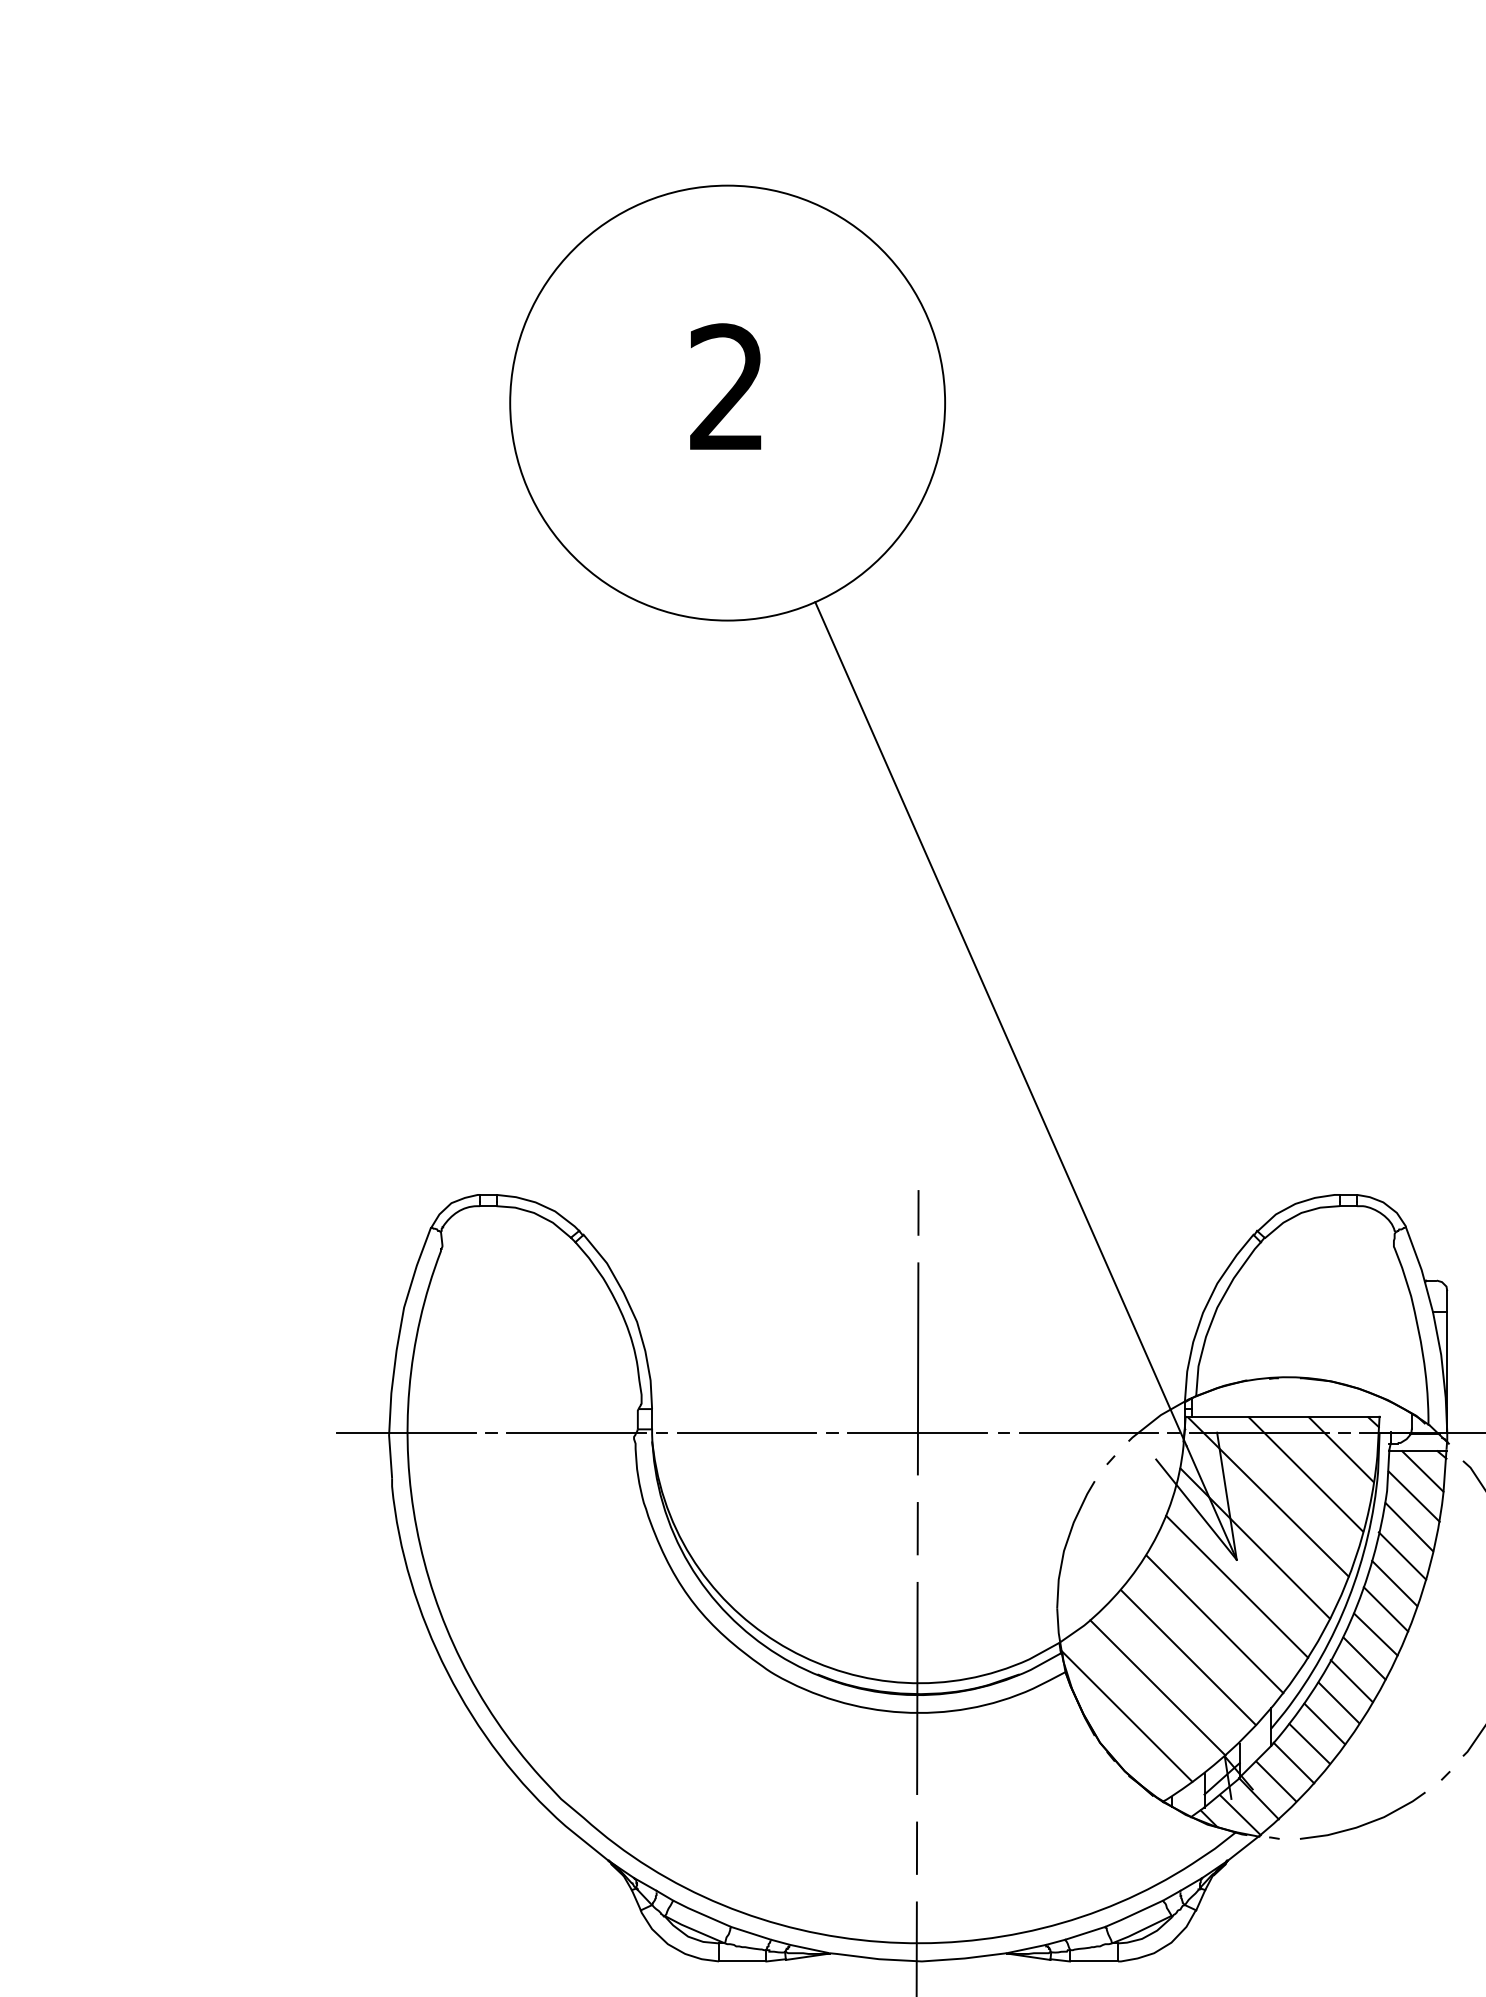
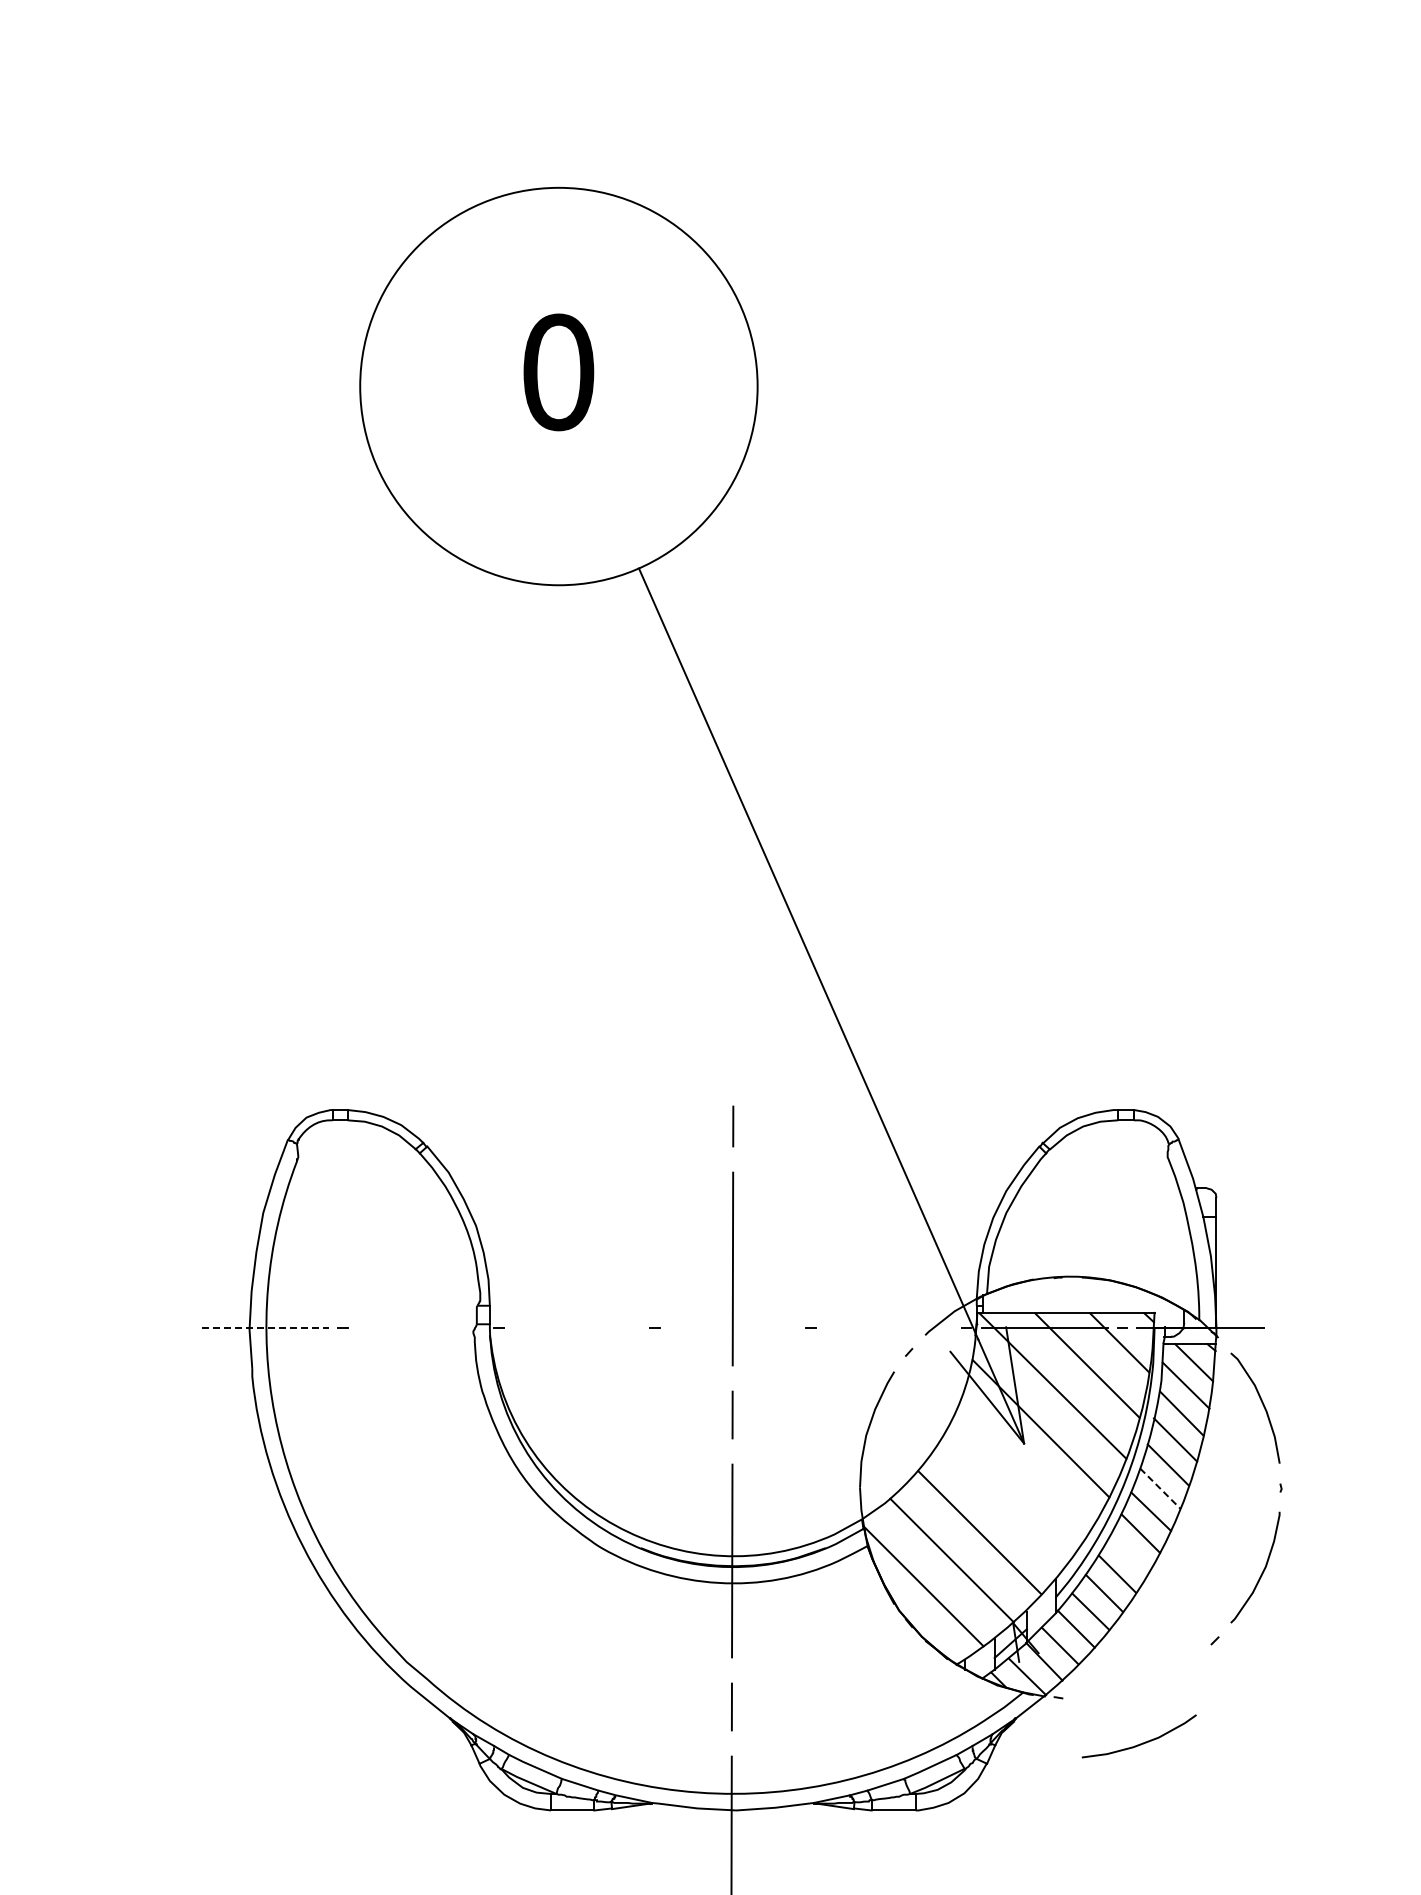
text: (727, 387) -> (558, 372), 2 -> 0
line: (406, 1432) -> (265, 1327), solid -> dashed
line: (576, 1432) -> (420, 1327), removed
line: (746, 1432) -> (576, 1327), removed
line: (917, 1432) -> (732, 1327), removed
line: (1088, 1432) -> (888, 1327), removed
line: (1237, 1587) -> (1024, 1468), removed
line: (1386, 1609) -> (1160, 1488), solid -> dashed
line: (1214, 1624) -> (1003, 1502), removed
line: (1351, 1681) -> (1128, 1554), removed
curve: (1366, 1822) -> (1142, 1742), moved

